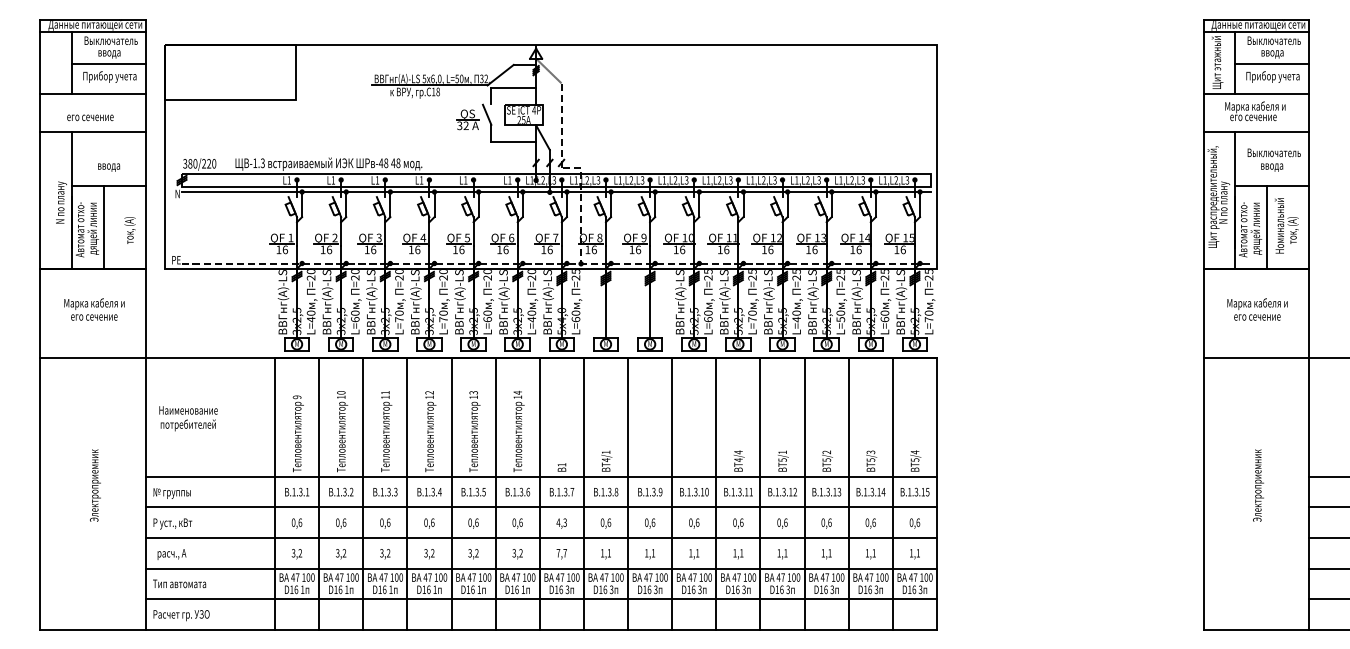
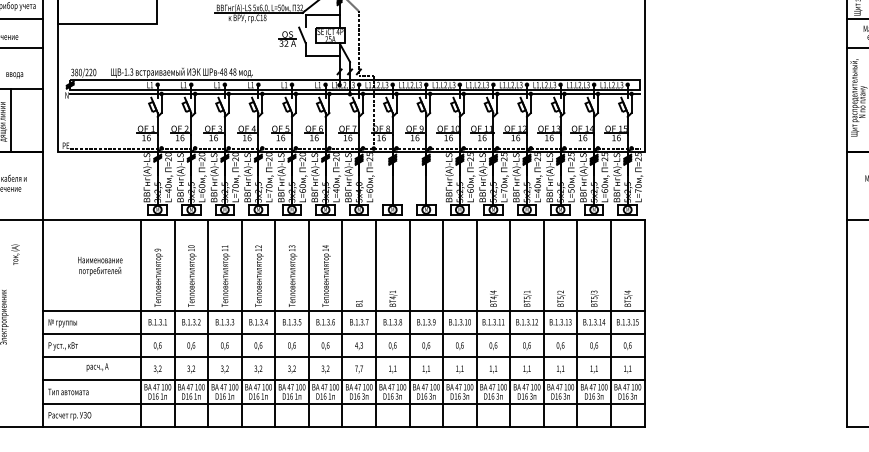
text: (129, 230) -> (15, 254), moved
text: (188, 418) -> (100, 266), moved
text: (171, 554) -> (97, 367), moved

